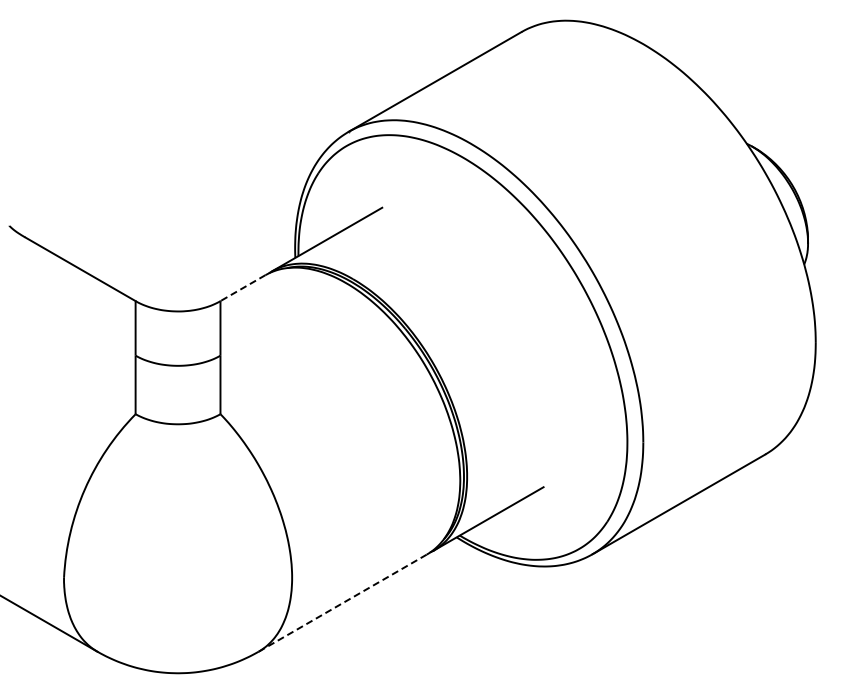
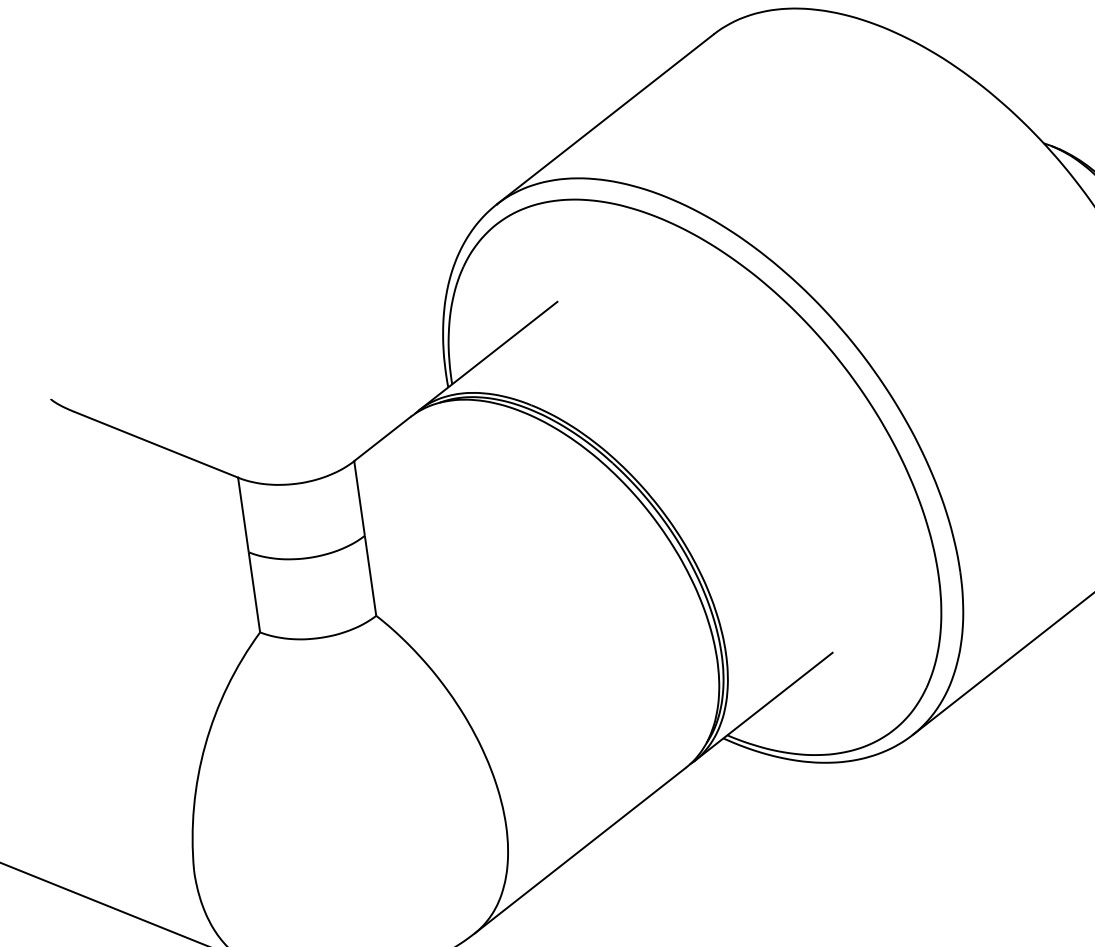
line: (242, 288) -> (381, 439), dashed -> solid
line: (343, 602) -> (581, 849), dashed -> solid

